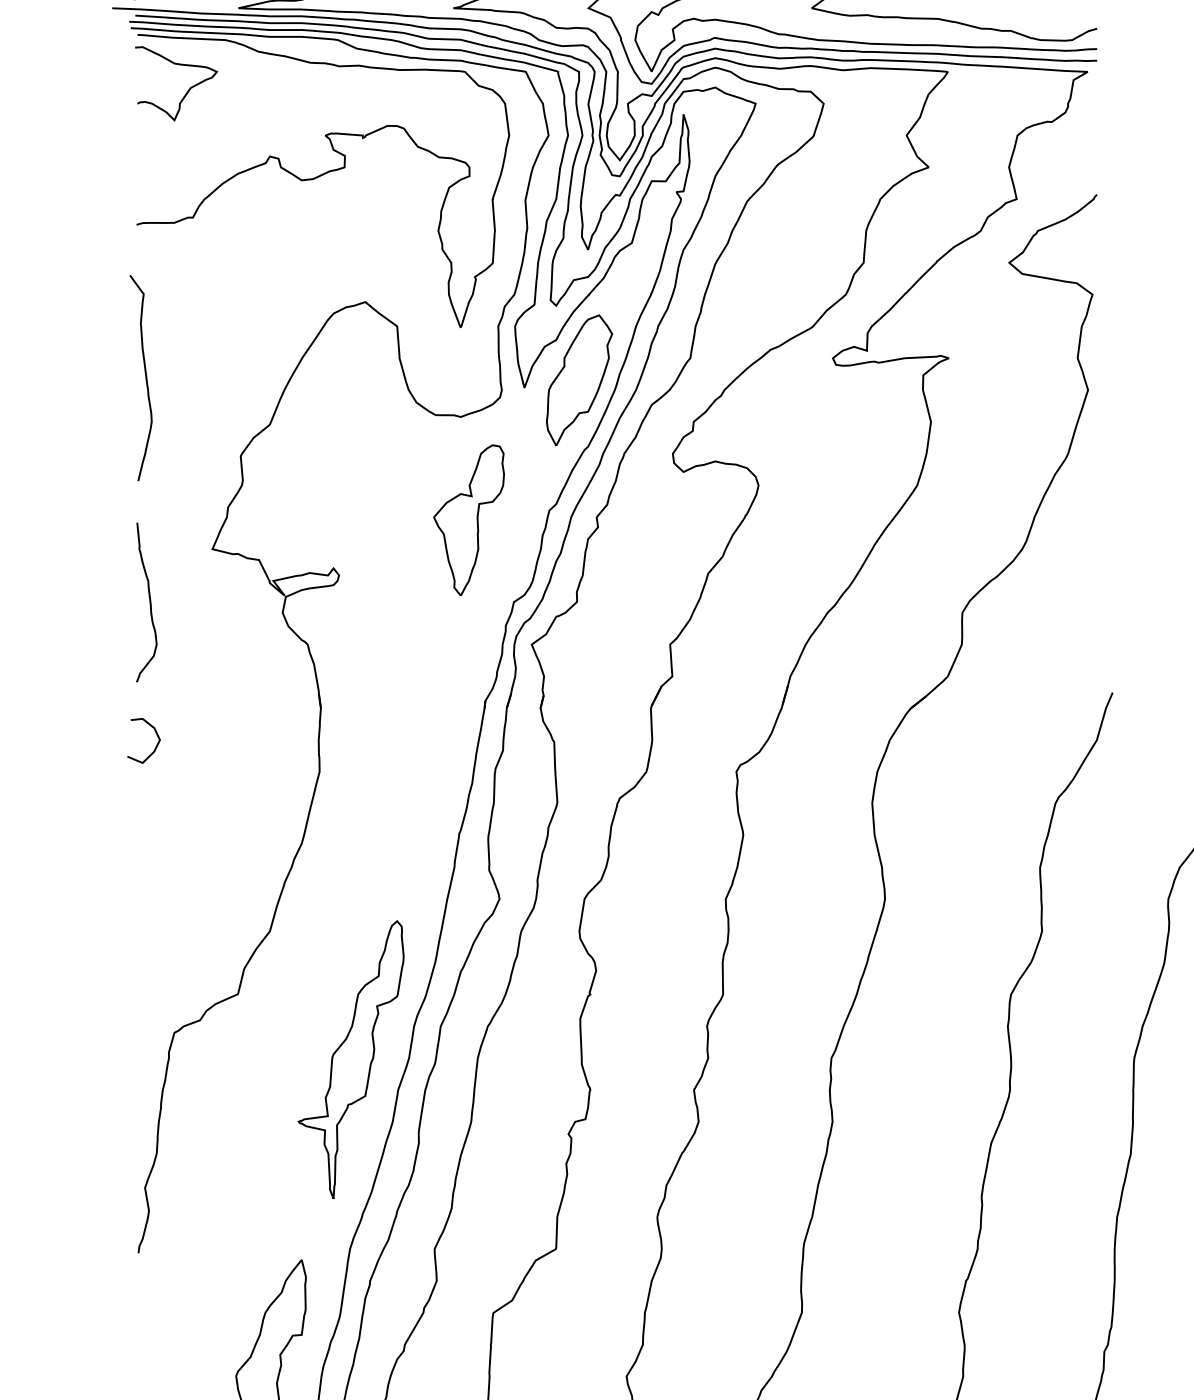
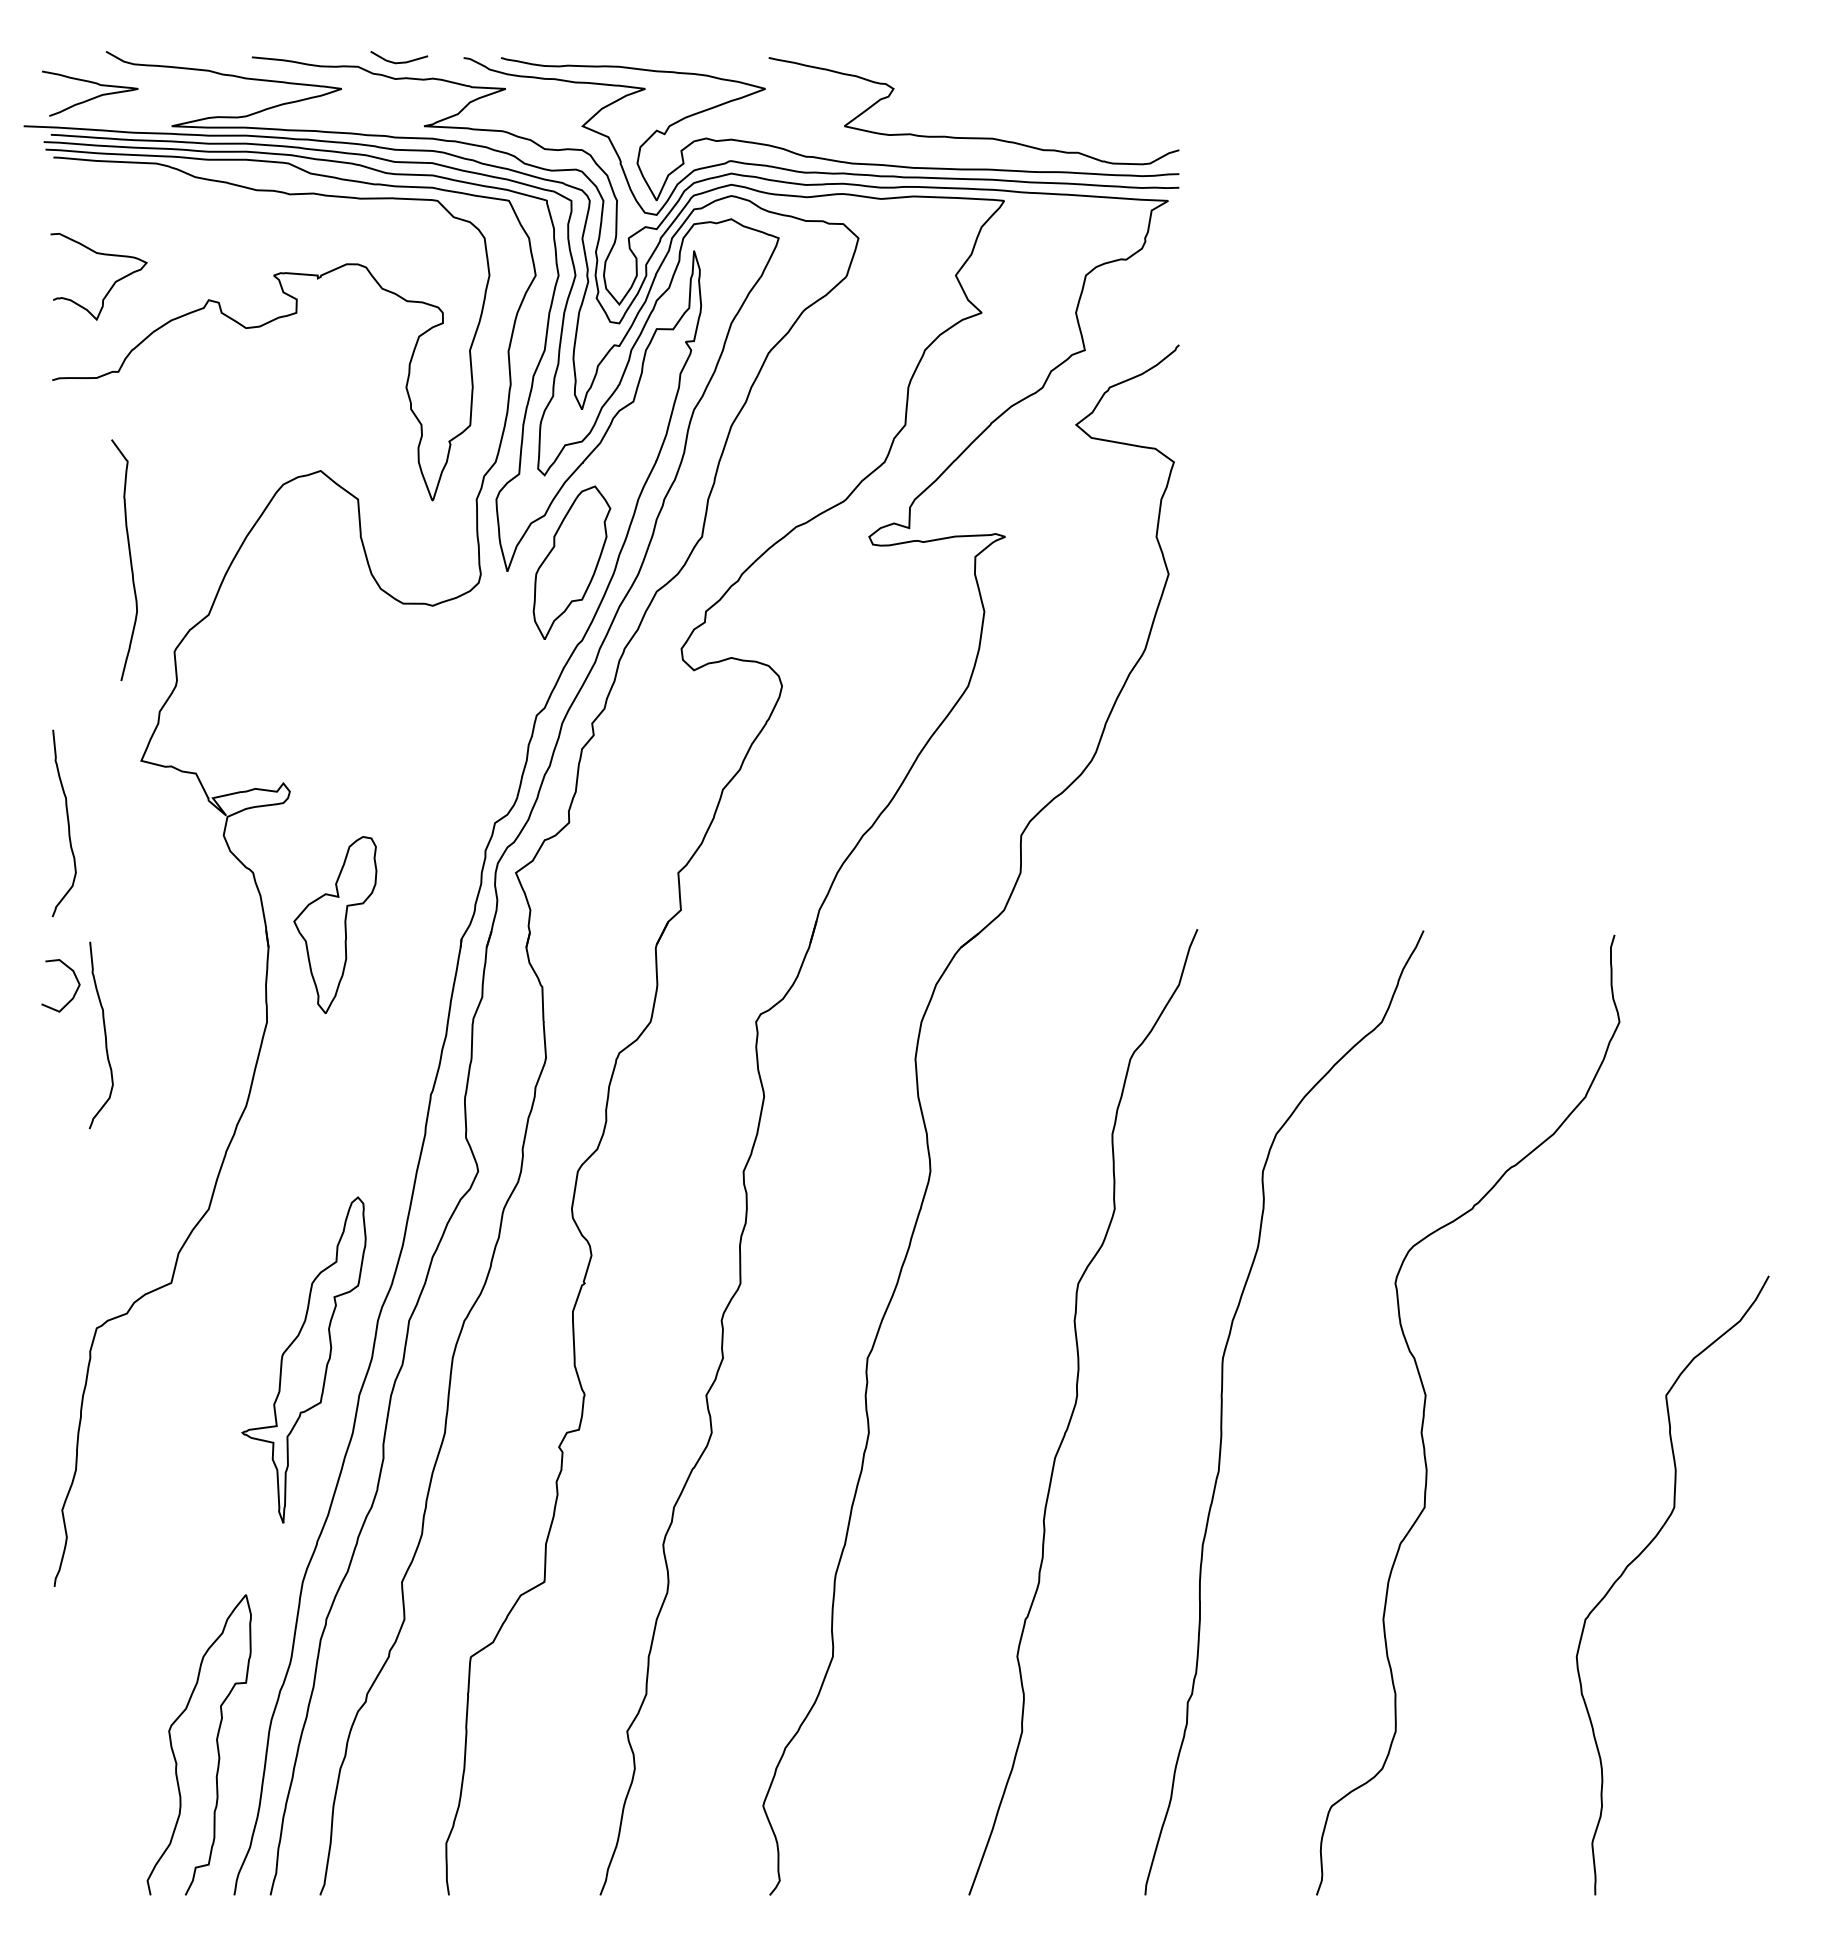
curve: (187, 90) -> (112, 284), moved
curve: (145, 377) -> (129, 559), moved
part: (469, 519) -> (335, 924), moved
curve: (181, 783) -> (104, 1035), added

